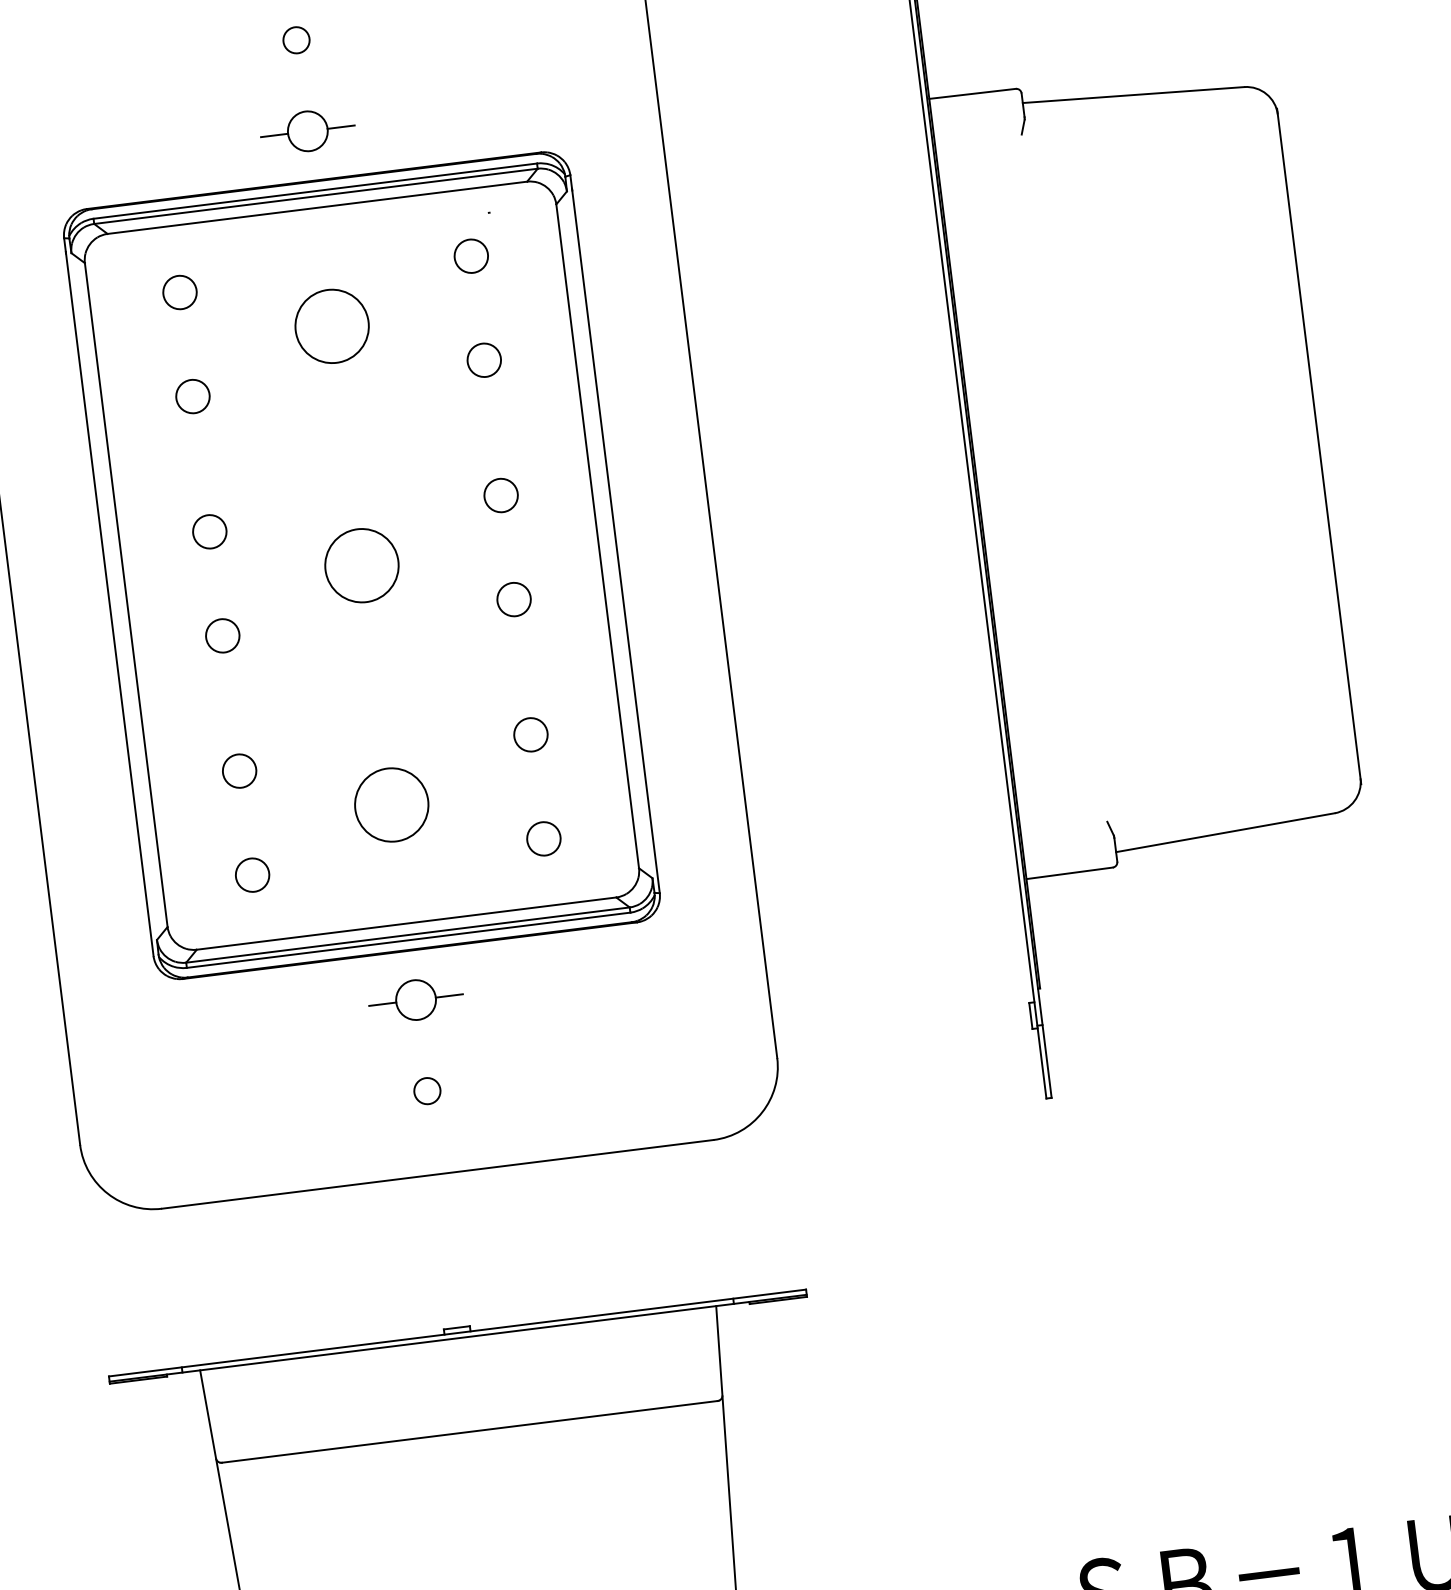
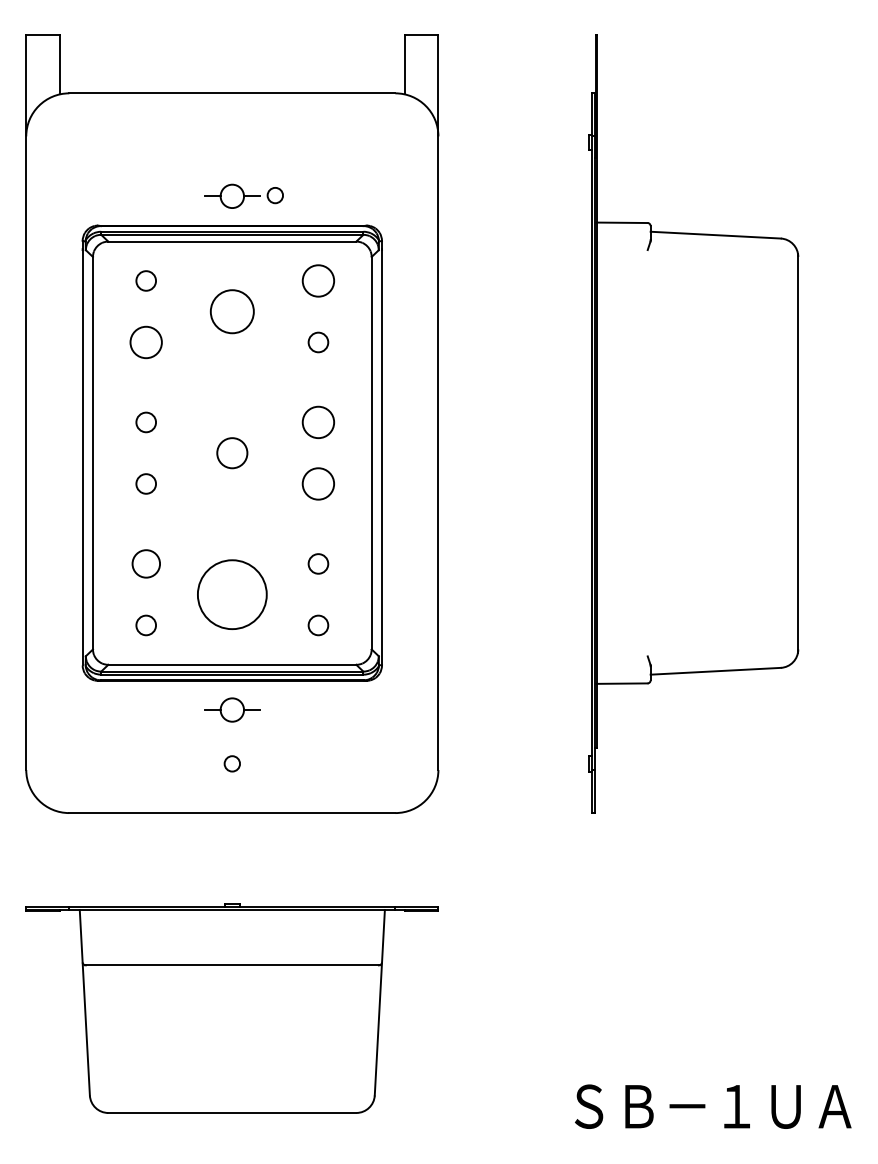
circle: (295, 40) -> (274, 195), moved
circle: (471, 255) -> (318, 280), size x1.6
circle: (193, 396) -> (146, 342), size x1.6
circle: (501, 495) -> (318, 422), size x1.6
circle: (360, 564) -> (231, 452), size x0.7
circle: (514, 598) -> (318, 483), size x1.6
circle: (238, 770) -> (145, 563), size x1.4
circle: (390, 804) -> (231, 594), size x1.6

